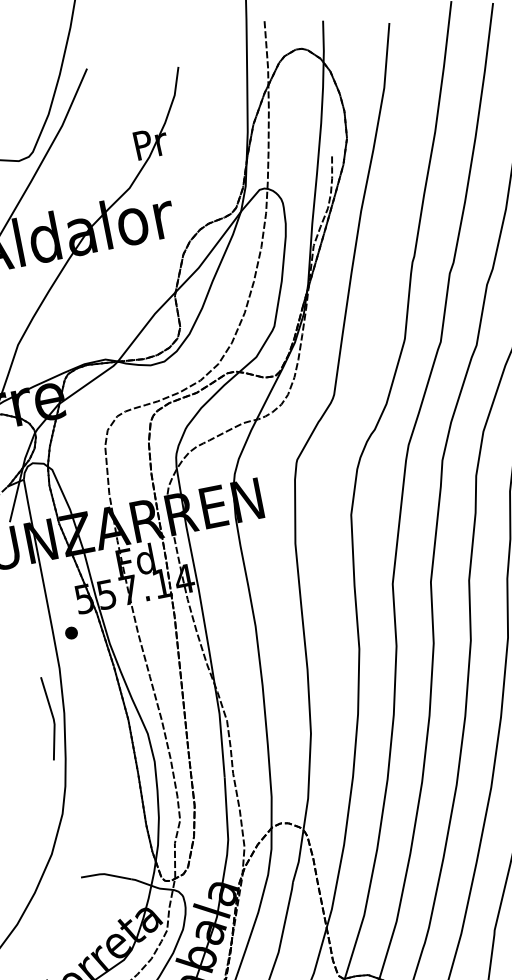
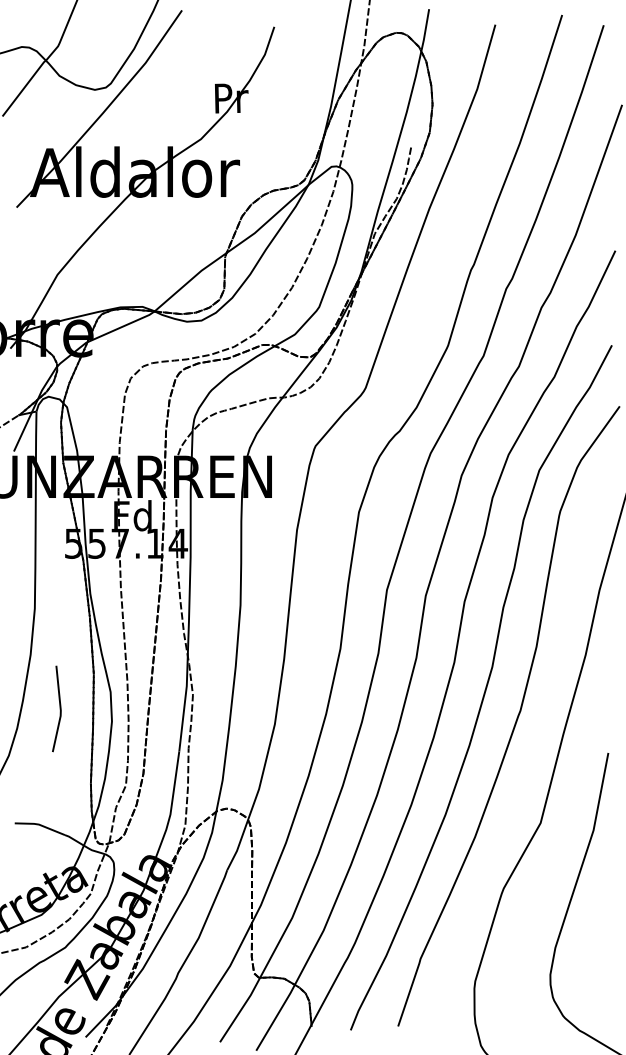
part: (71, 633) -> (53, 575), removed
line: (52, 717) -> (59, 708), moved

